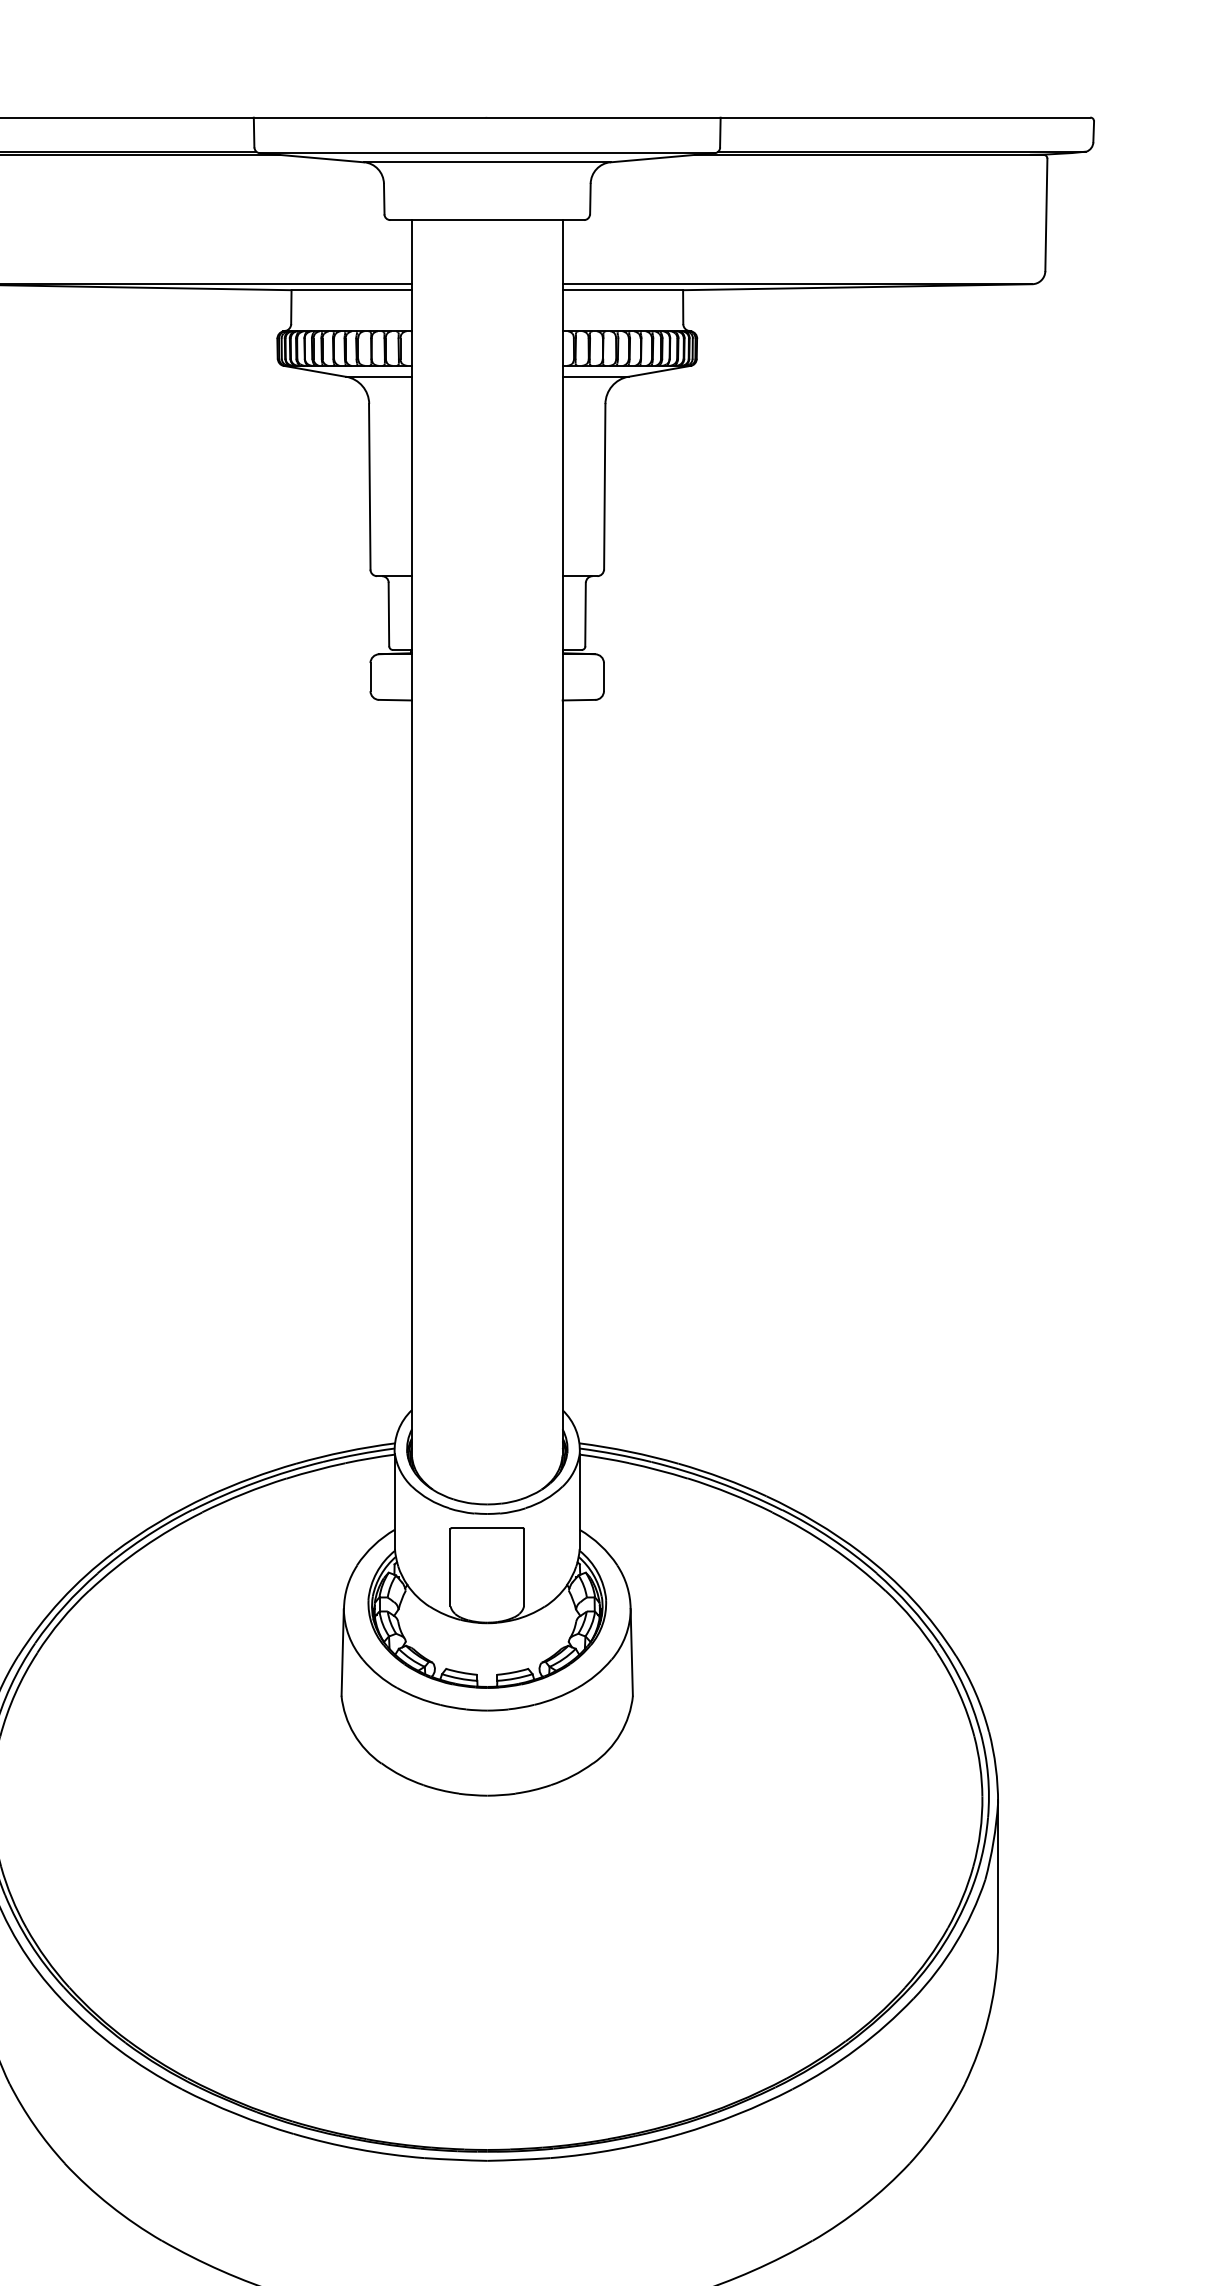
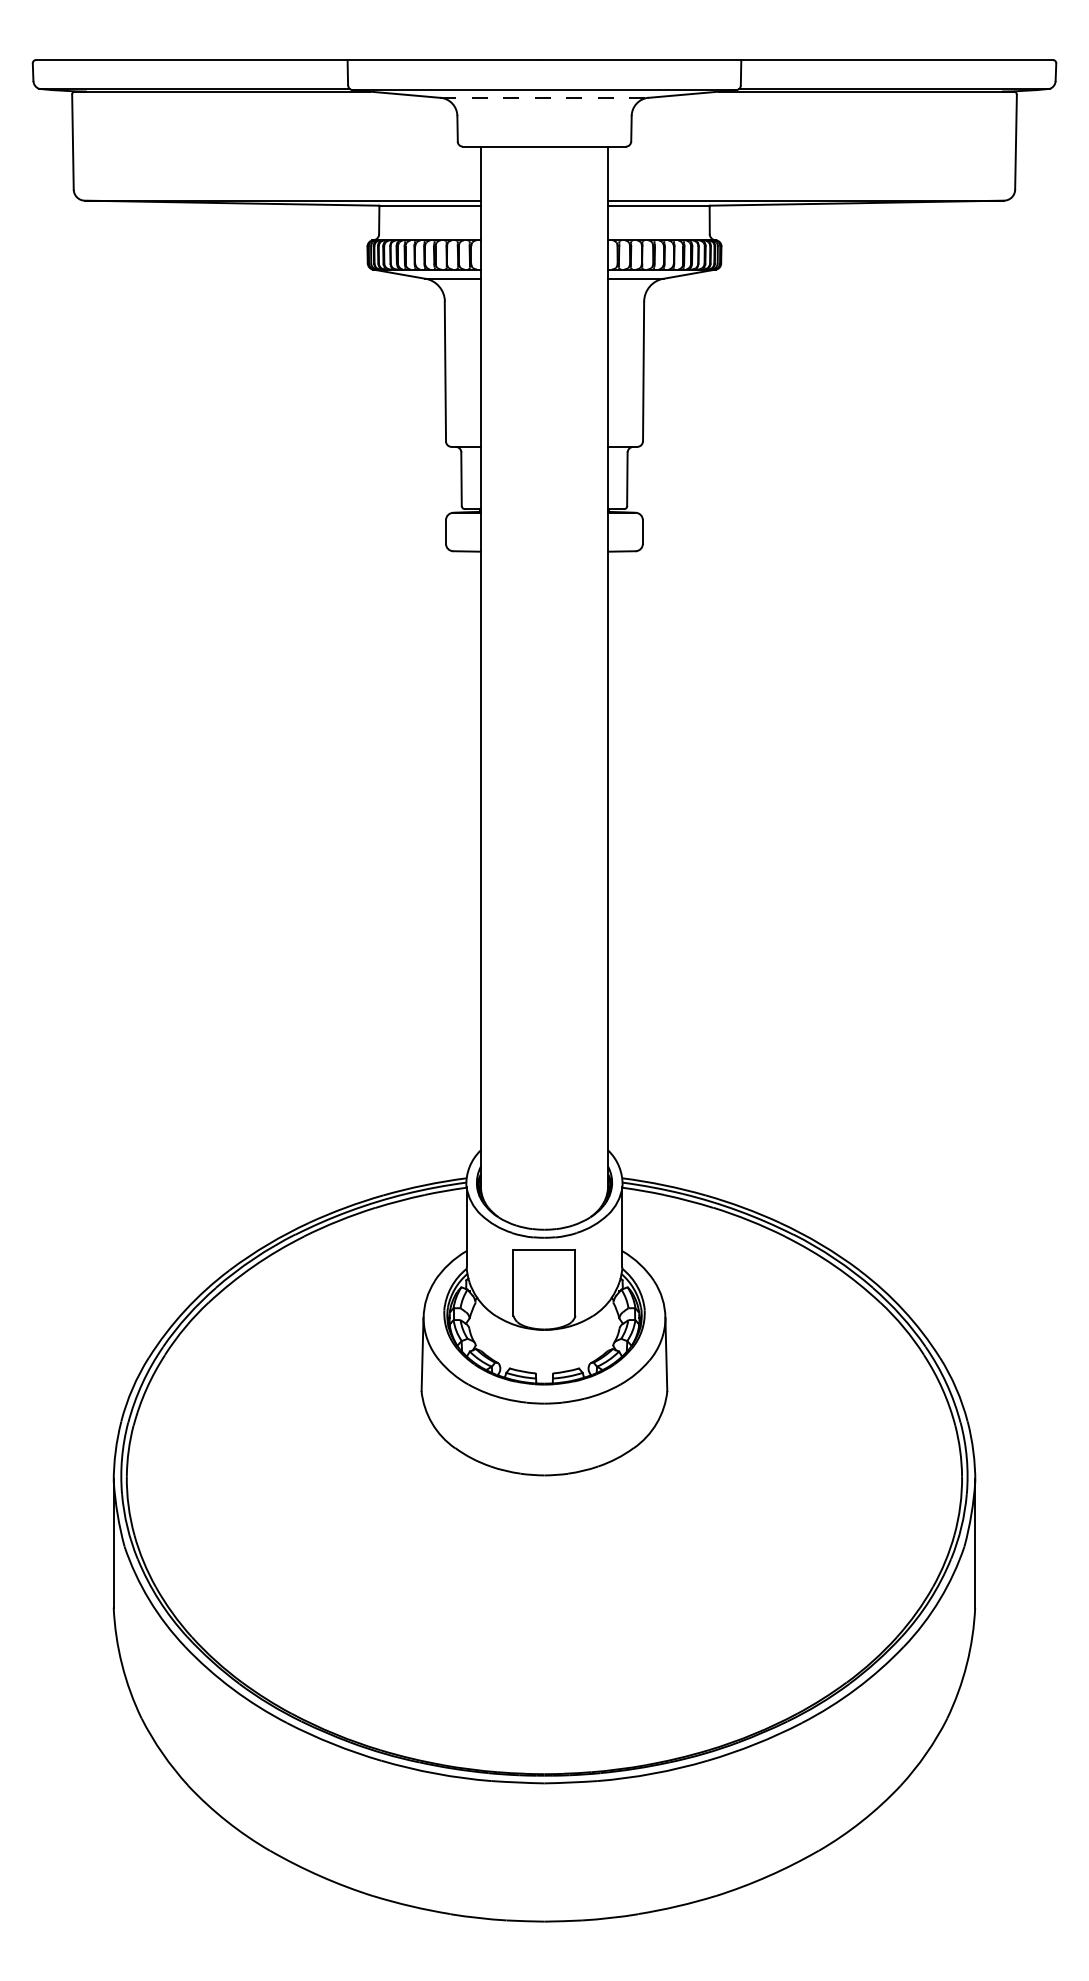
line: (487, 161) -> (544, 97), solid -> dashed

